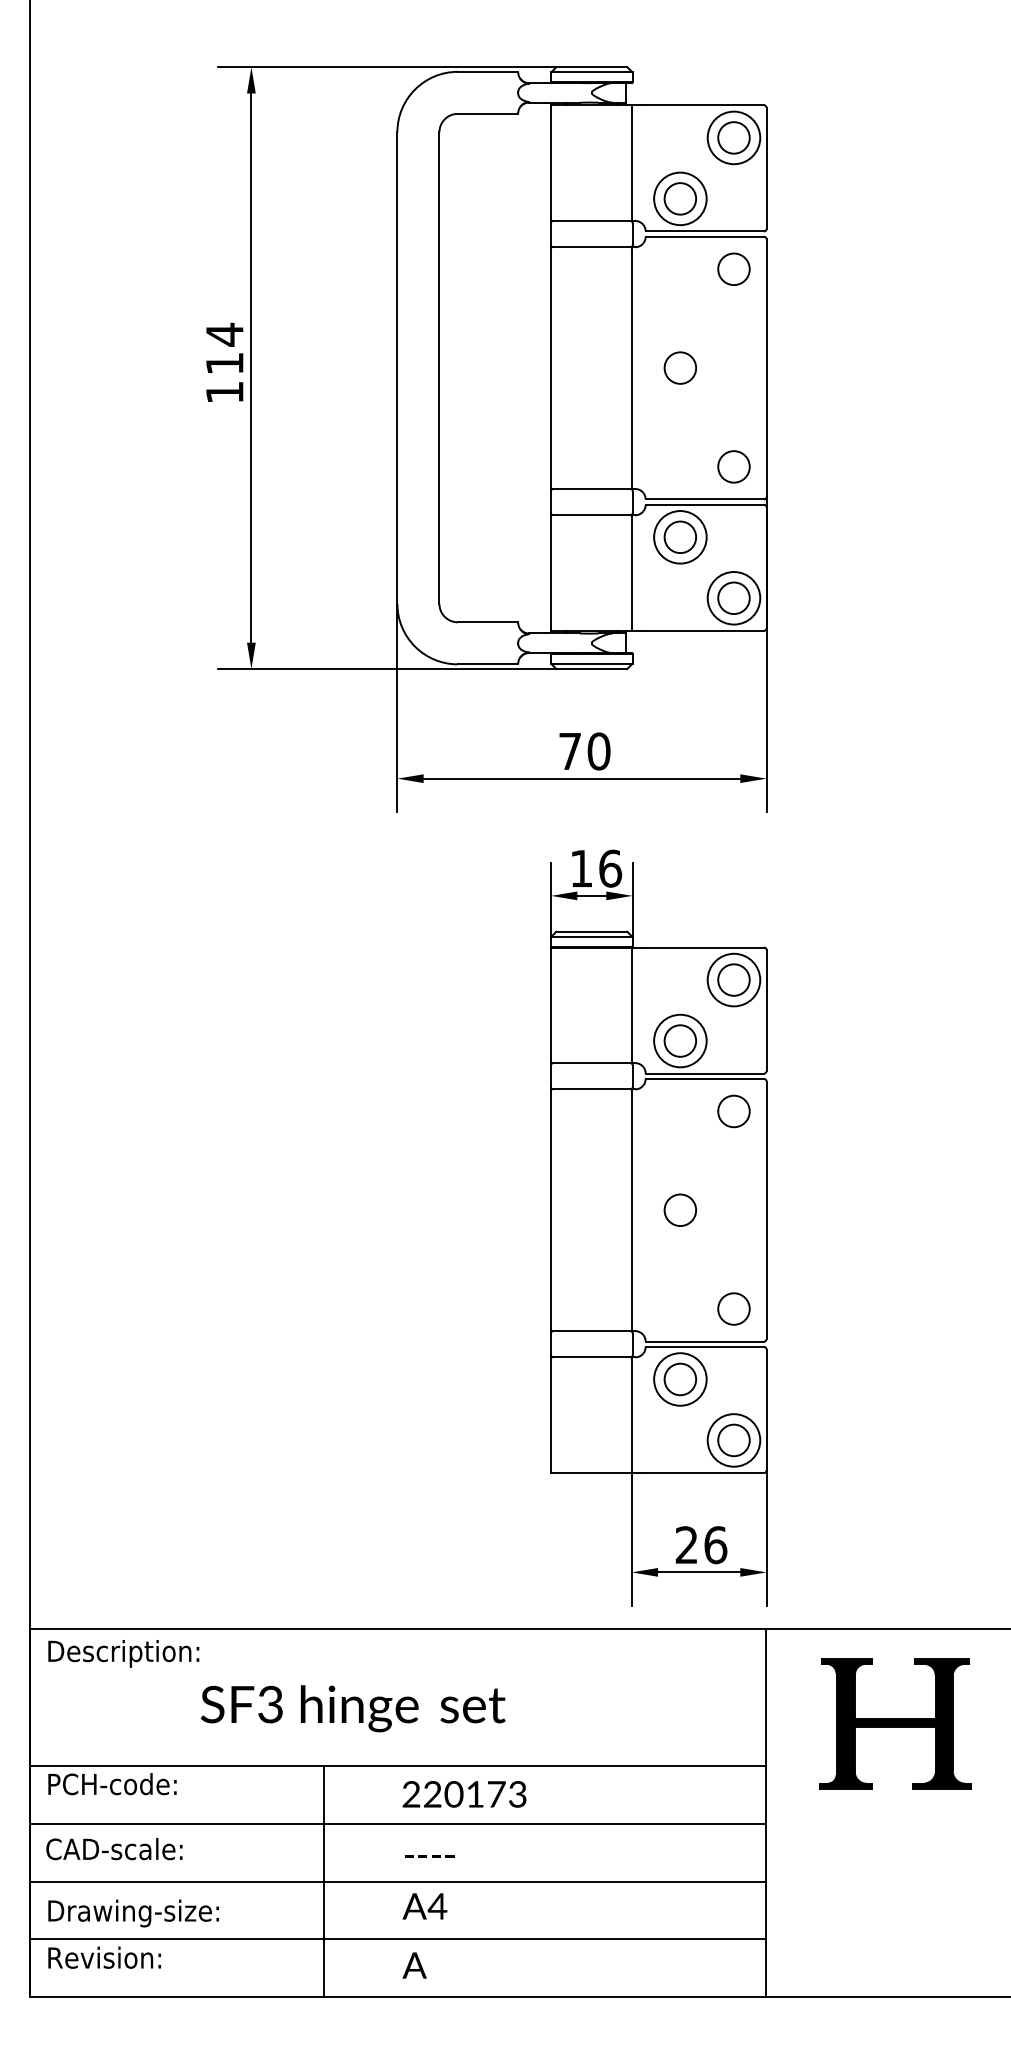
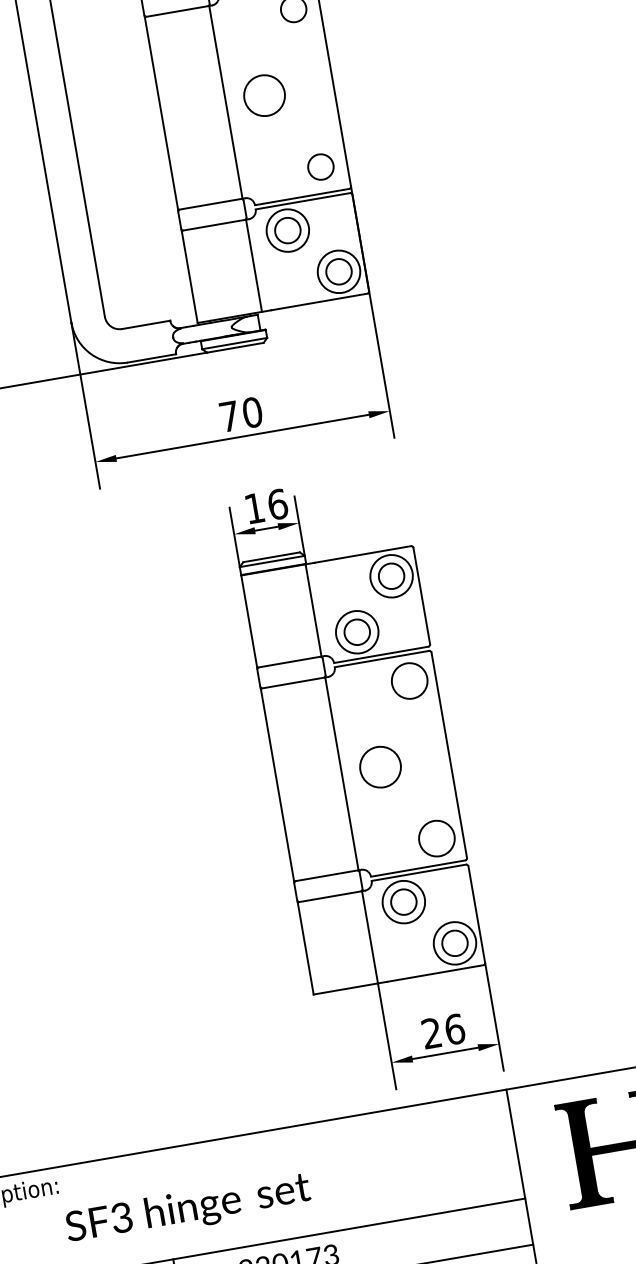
circle: (680, 367) -> (264, 95), size x1.6
circle: (733, 1111) -> (409, 681), size x1.4
circle: (680, 1210) -> (380, 767), size x1.6
circle: (733, 1308) -> (436, 838), size x1.4

